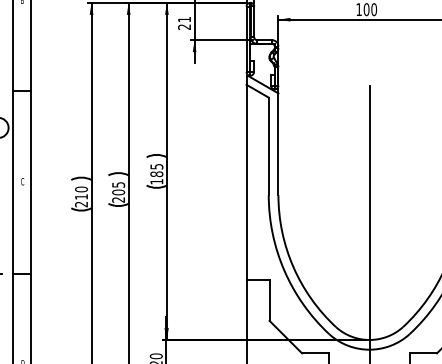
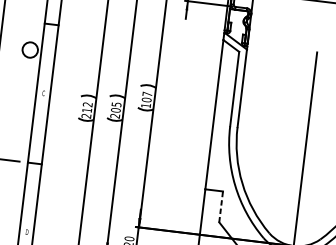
text: (156, 170) -> (146, 97), 185 -> 107
text: (81, 189) -> (87, 104), 210 -> 212
line: (269, 300) -> (221, 206), solid -> dashed

